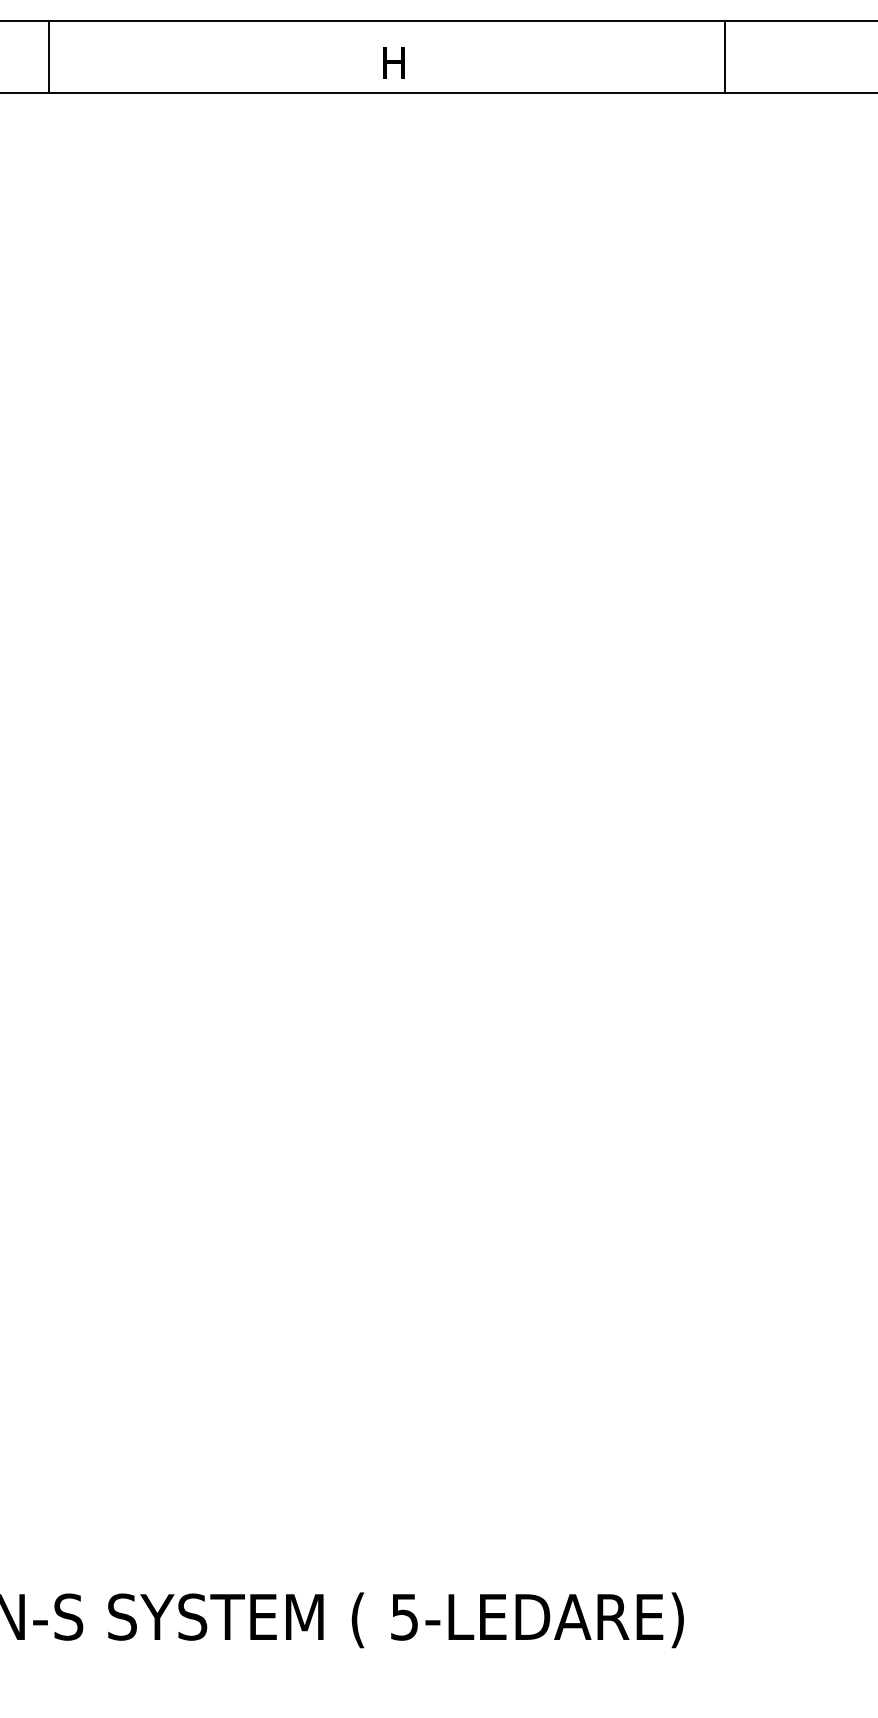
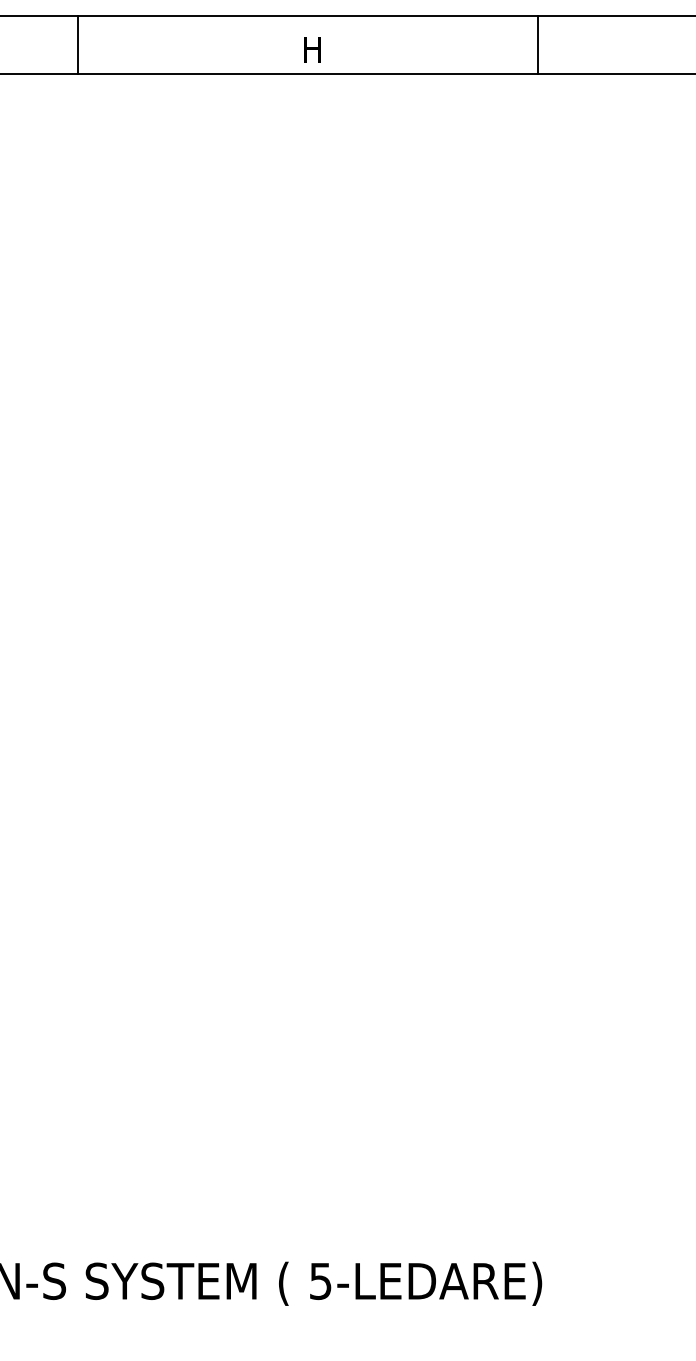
line: (48, 56) -> (77, 44), moved
line: (725, 56) -> (538, 44), moved

